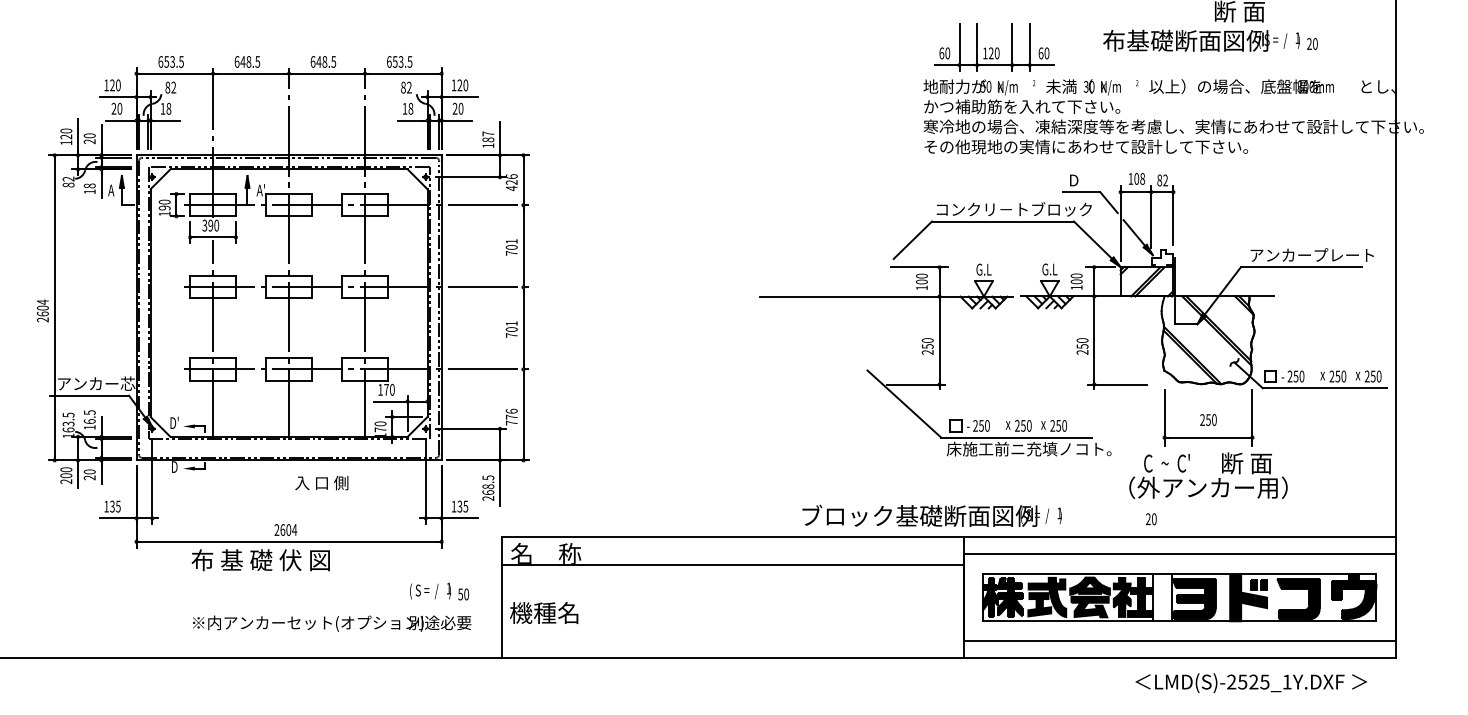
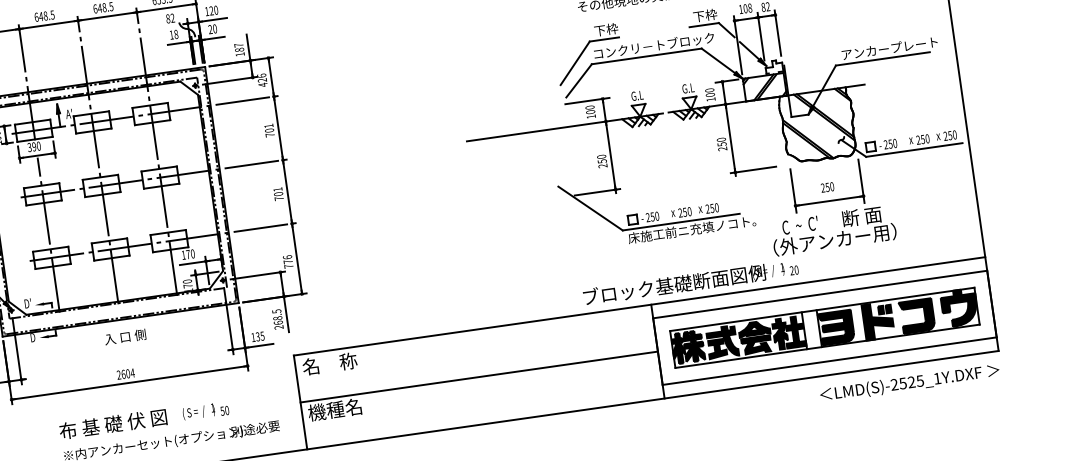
text: (1084, 180) -> (705, 15), D -> 下枠
part: (923, 205) -> (583, 52), added
text: (321, 482) -> (125, 336), moved
text: (931, 515) -> (683, 283), moved
text: (260, 560) -> (113, 424), moved
line: (732, 565) -> (478, 377), moved
text: (439, 591) -> (205, 411), moved
text: (1251, 683) -> (910, 383), moved

